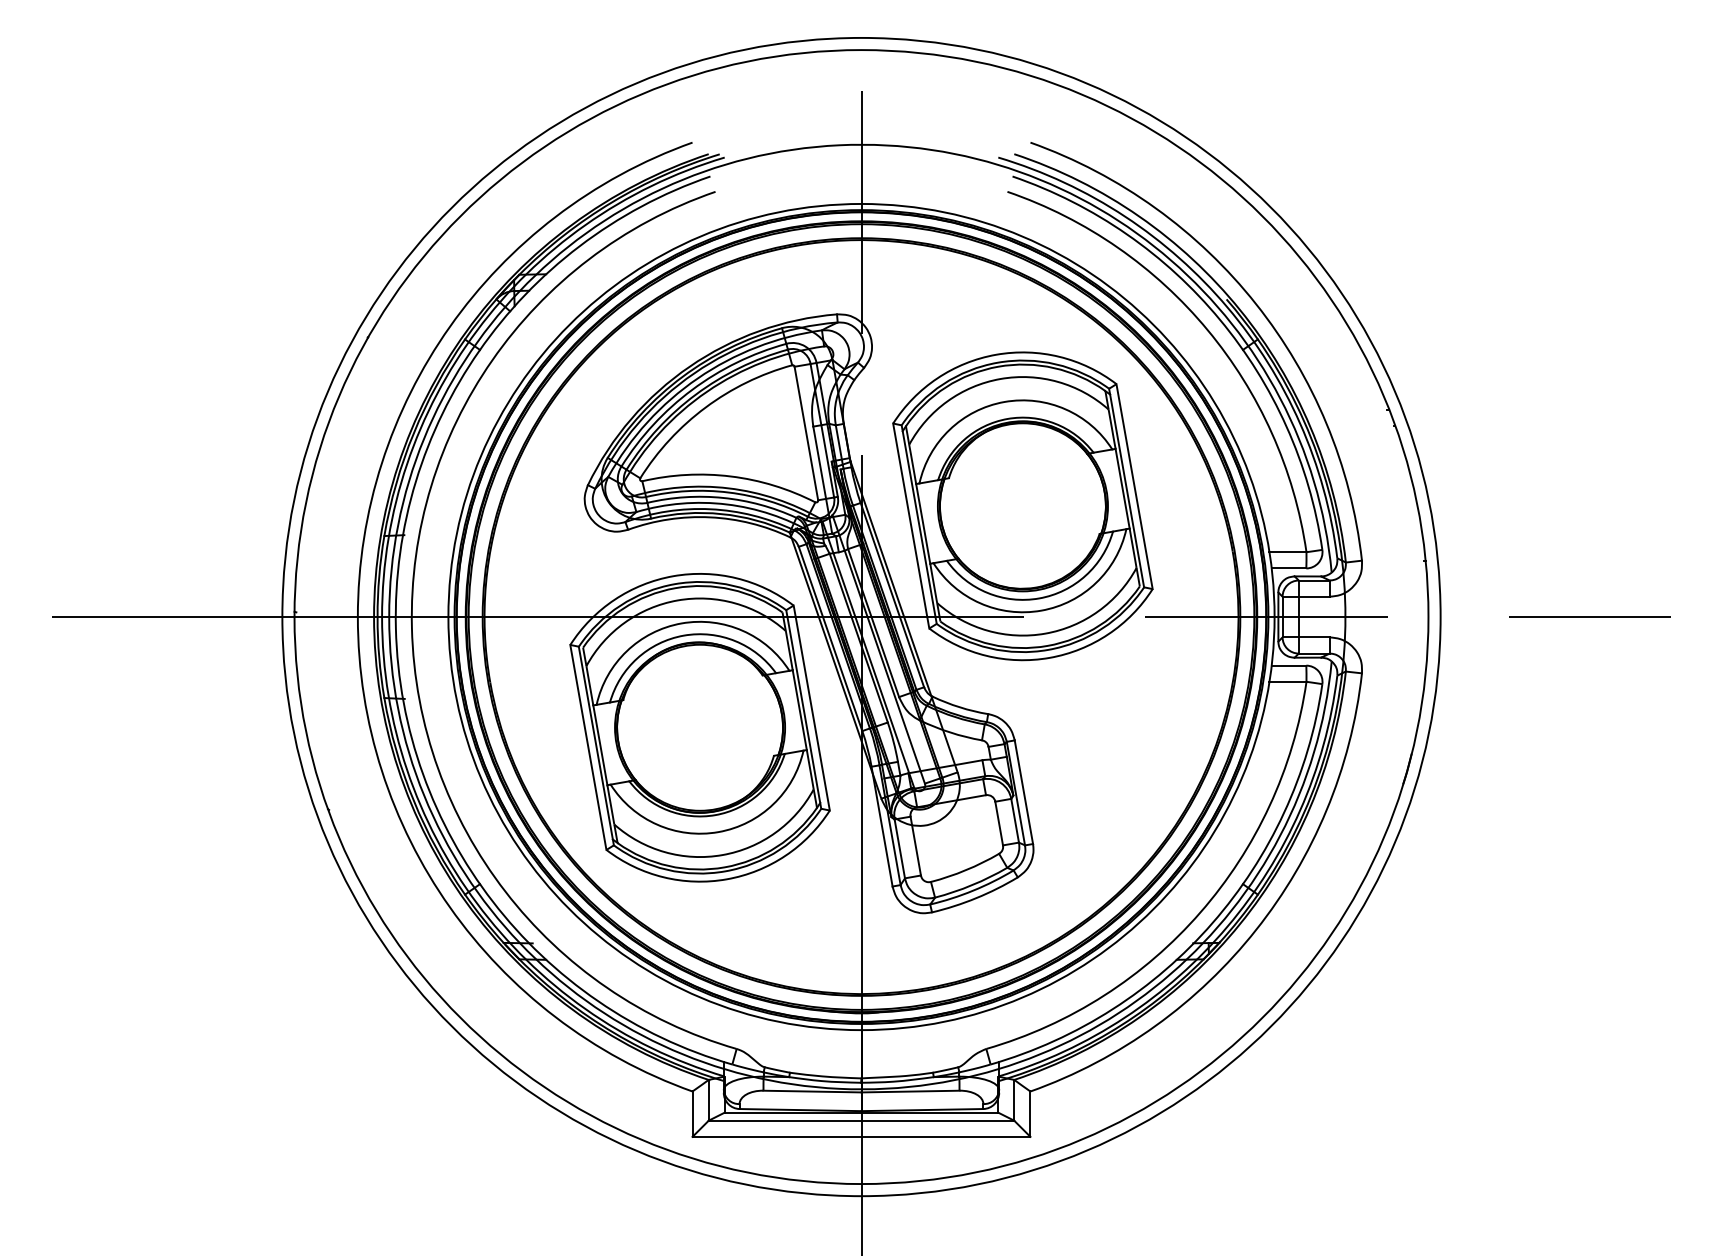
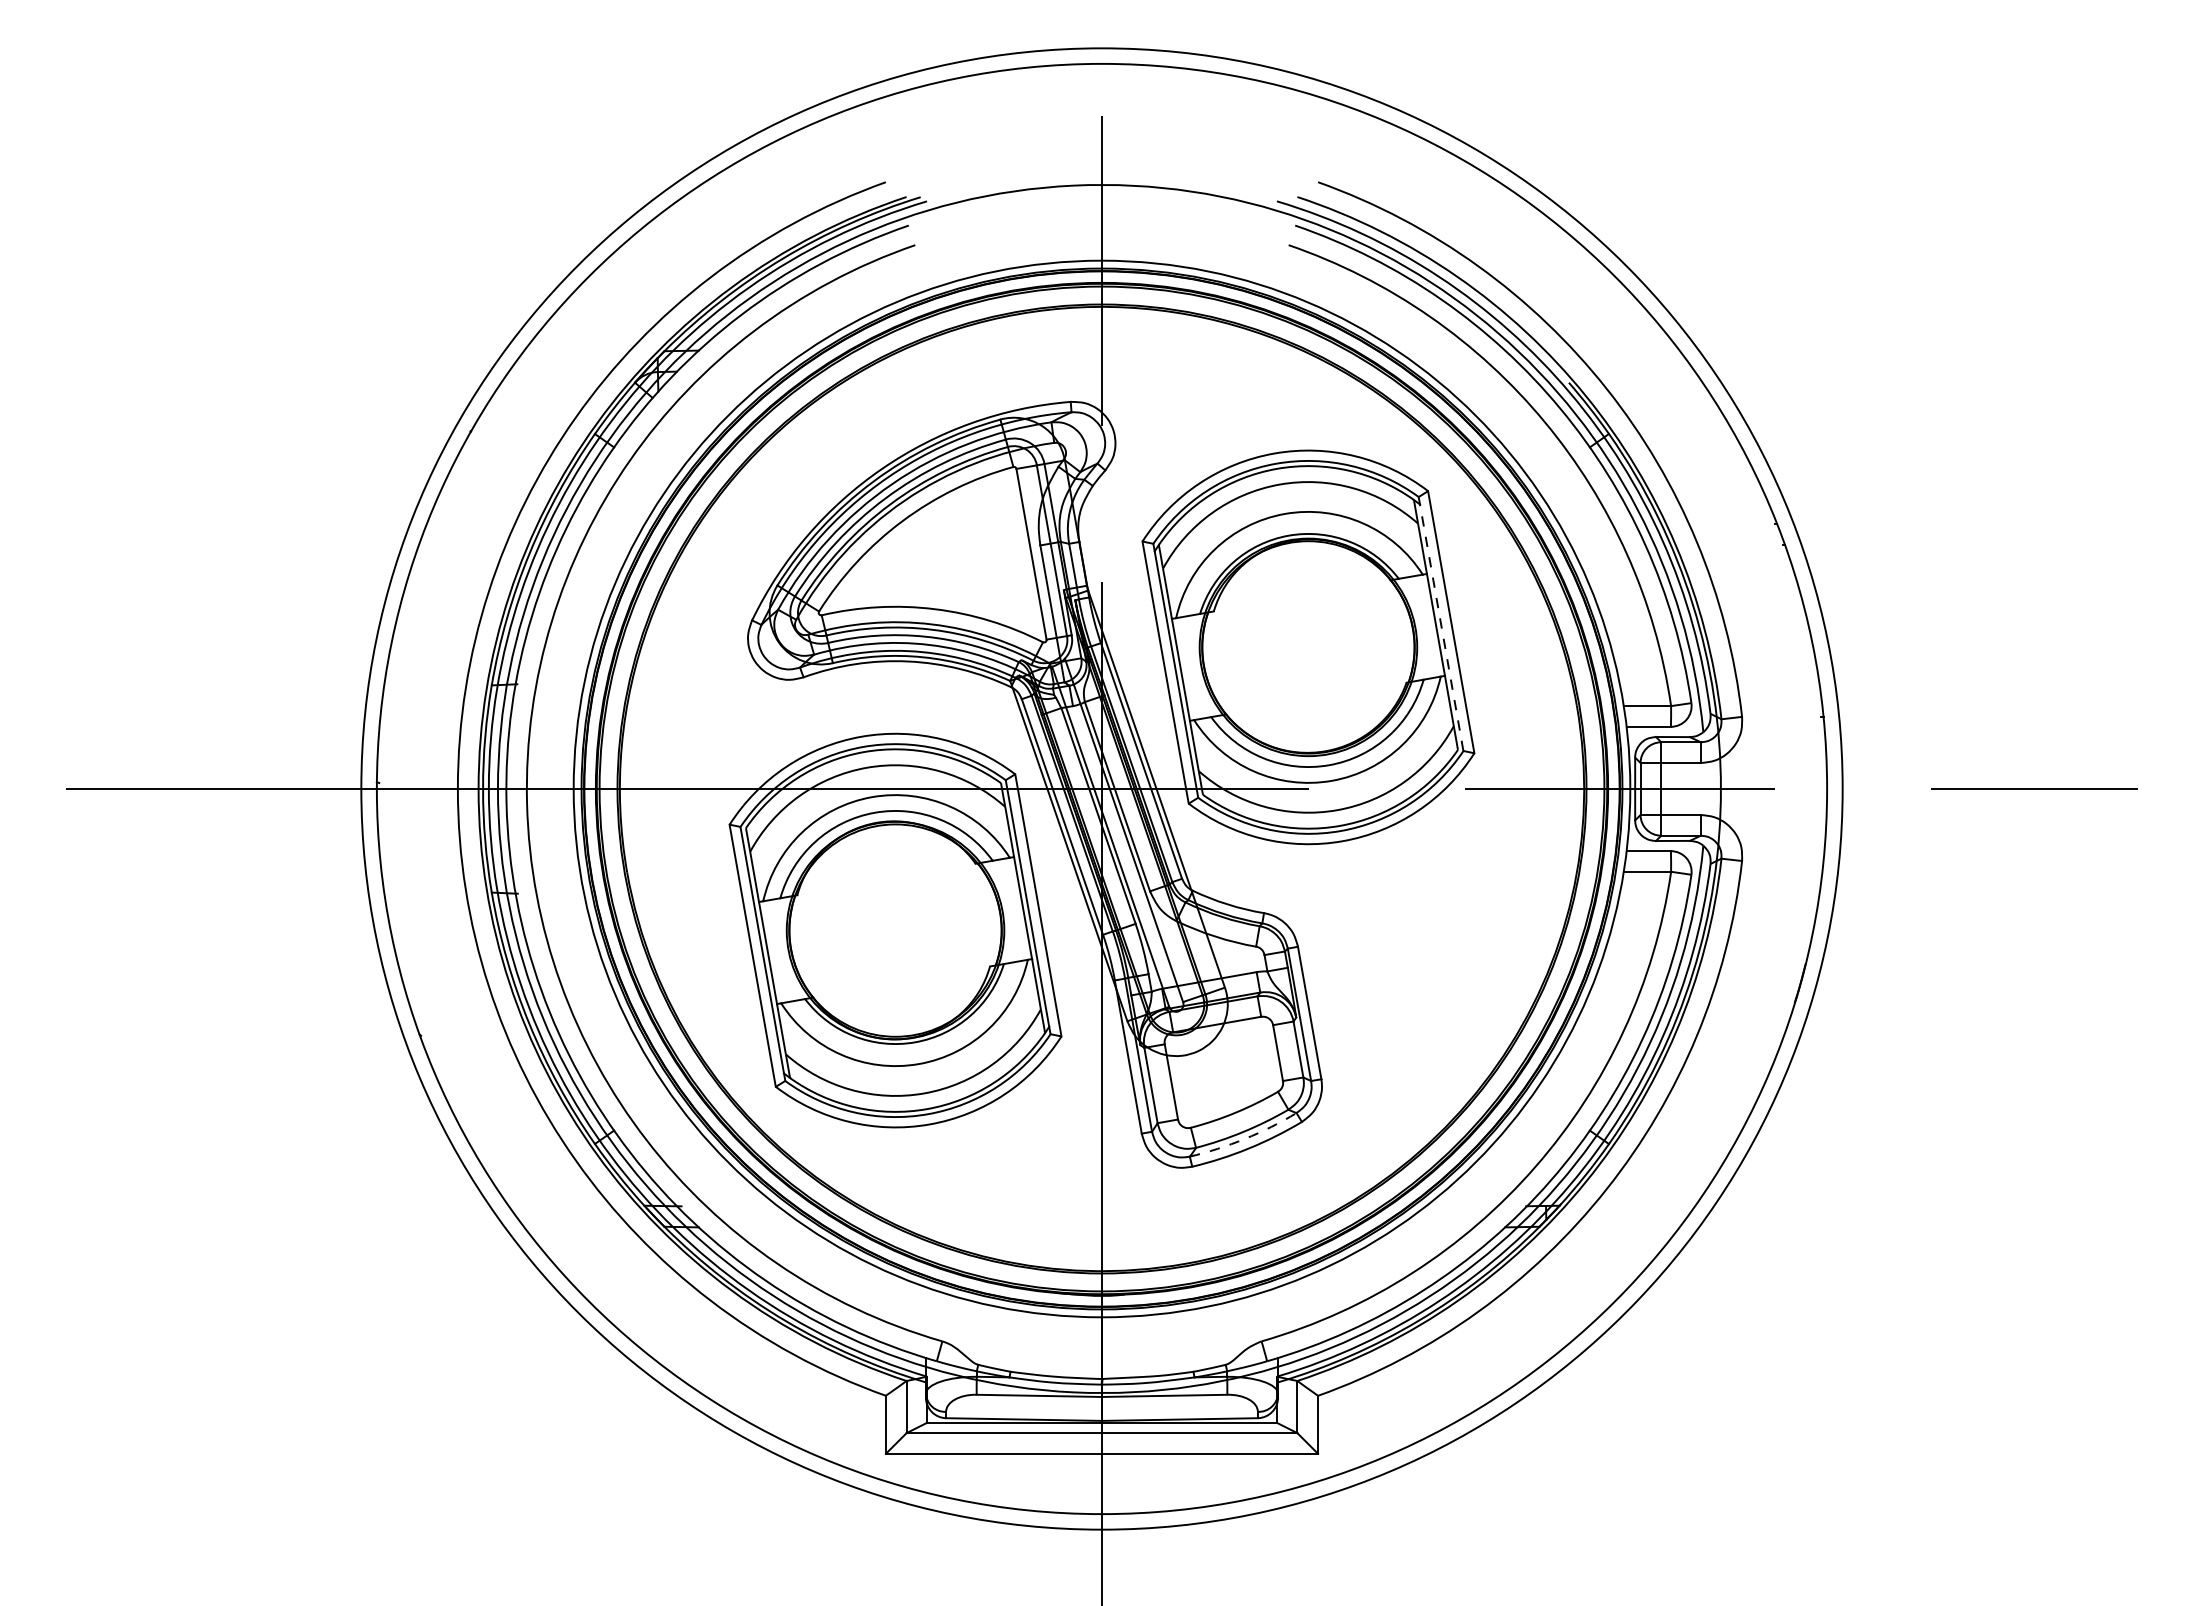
line: (1126, 487) -> (1441, 623), solid -> dashed
arc: (972, 890) -> (1244, 1138), solid -> dashed

